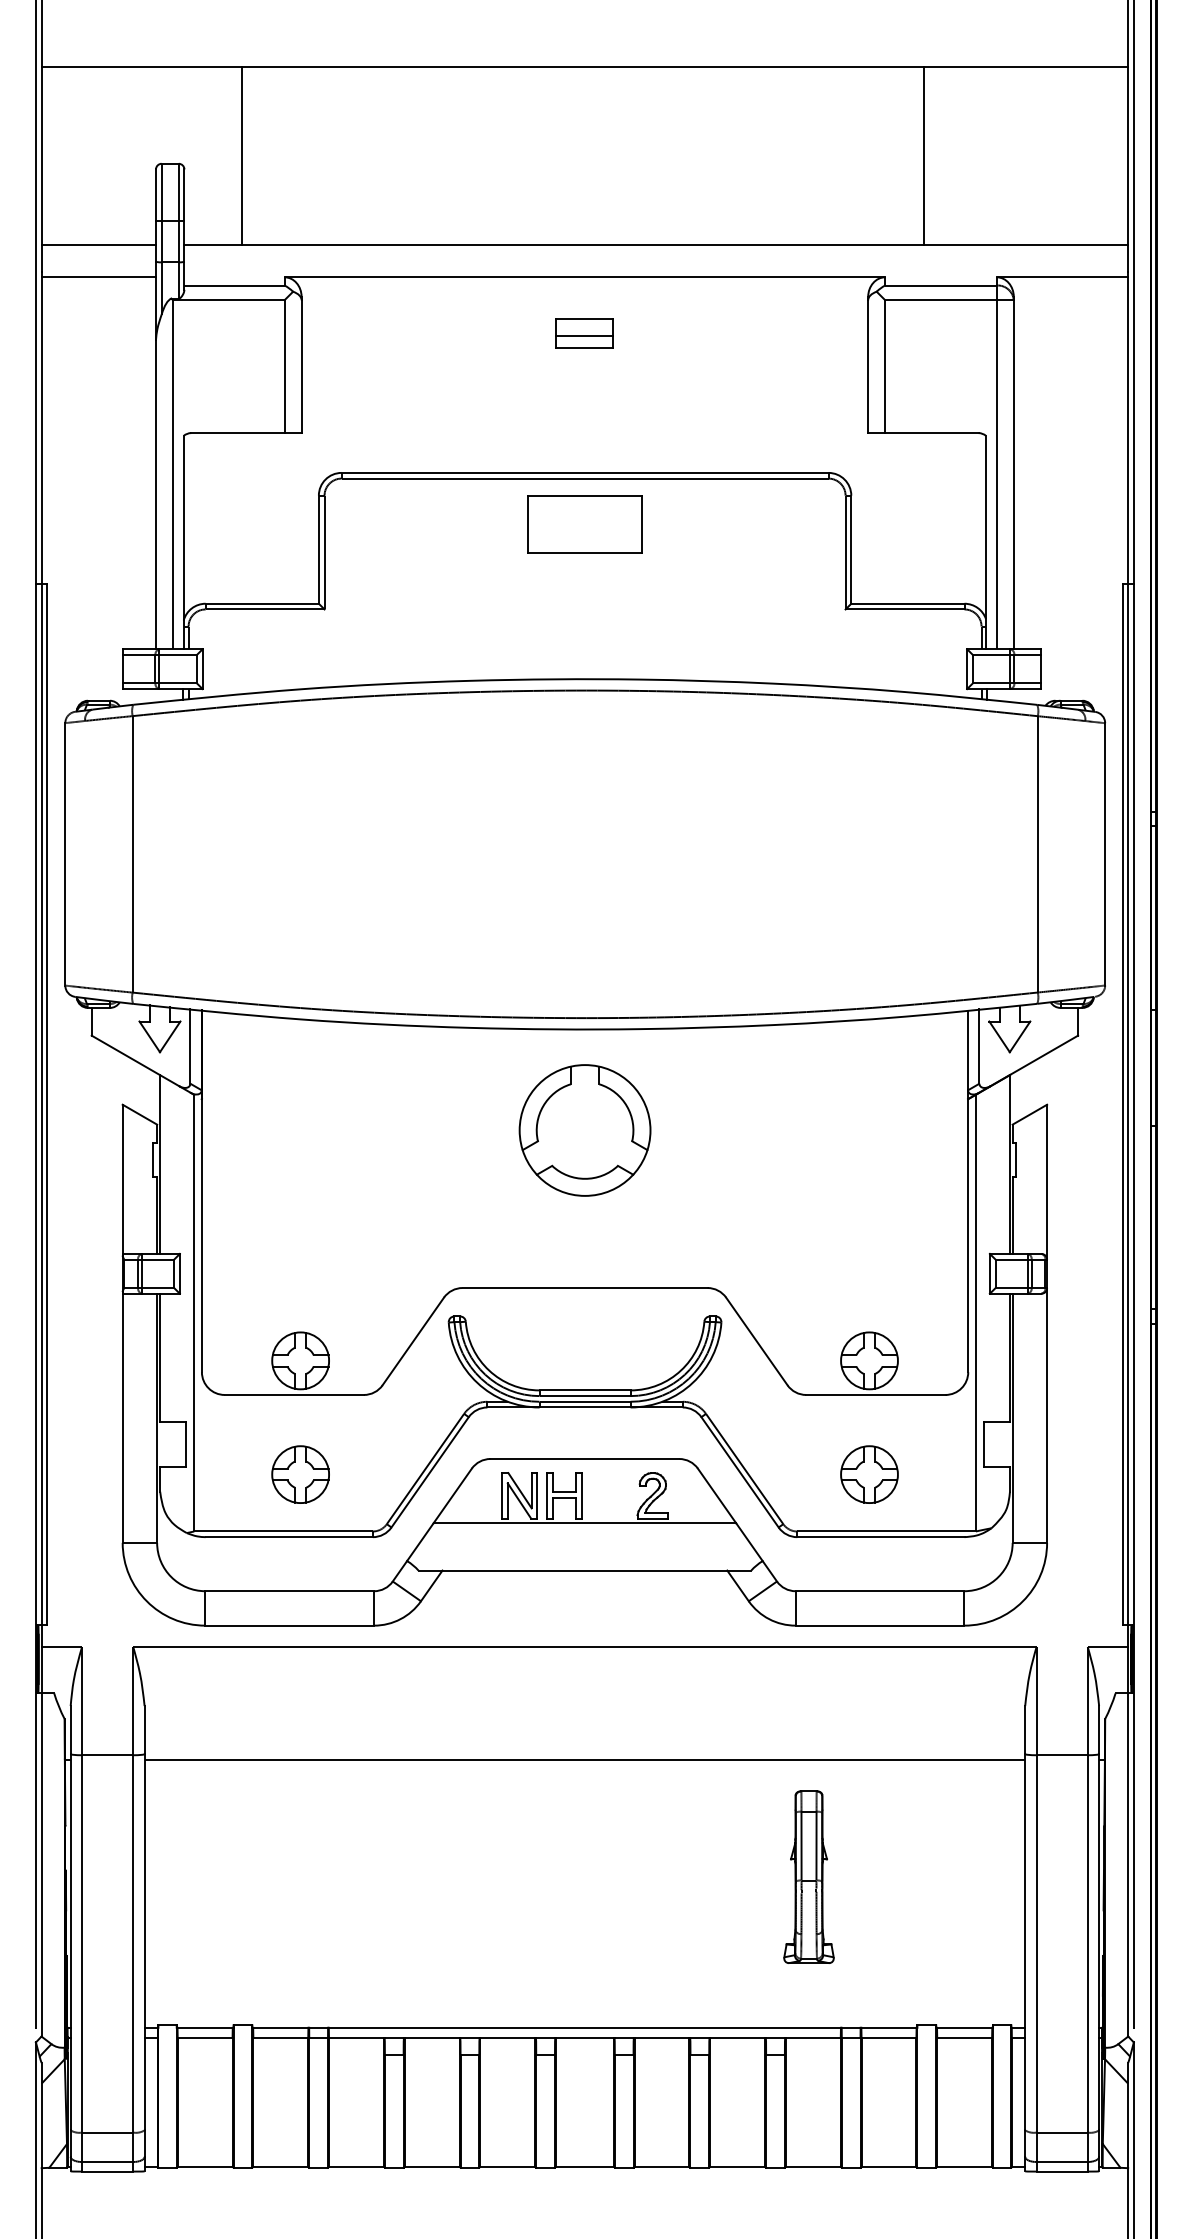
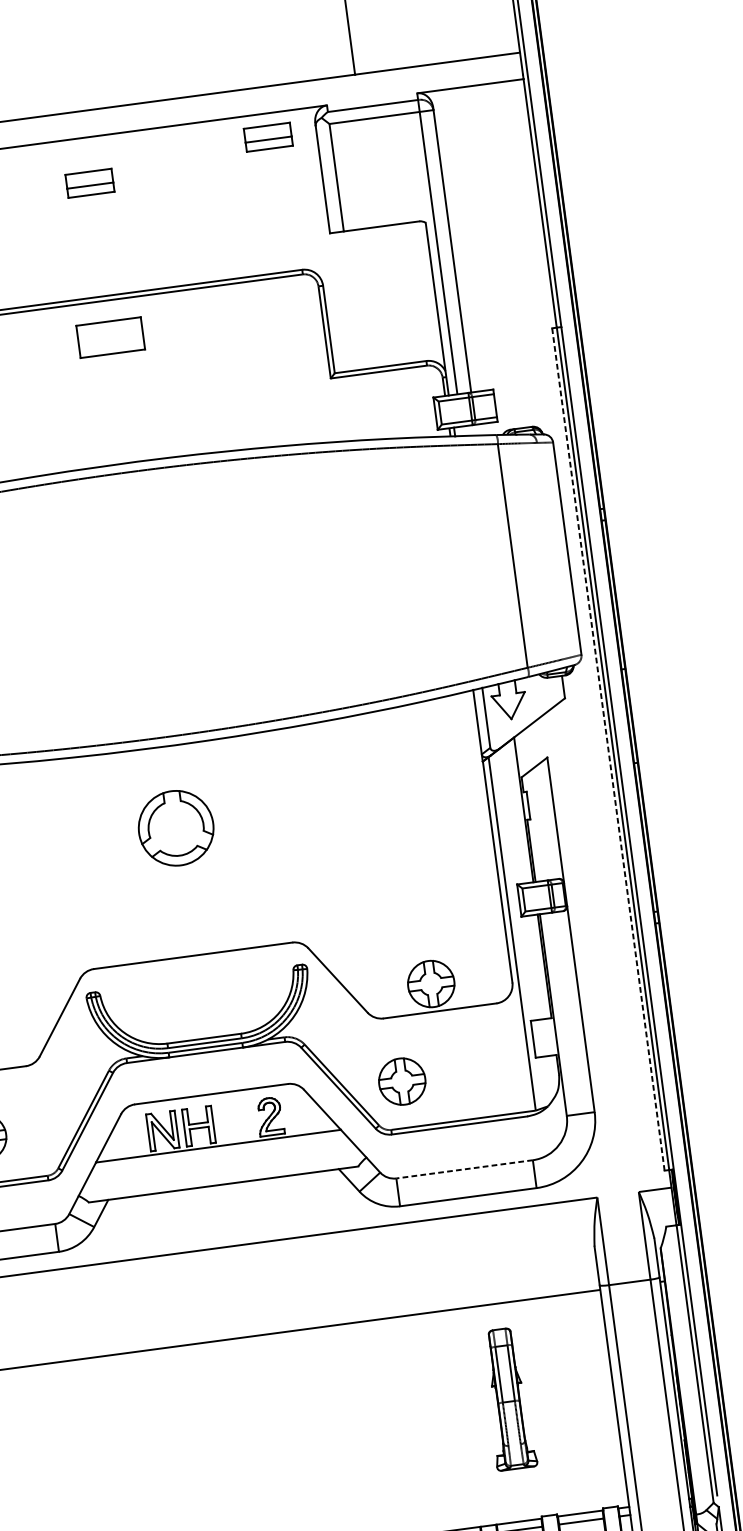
part: (808, 306) -> (268, 137), added
part: (584, 524) -> (110, 337), size x0.7
line: (1122, 1105) -> (608, 750), solid -> dashed
part: (584, 1130) -> (175, 828), size x0.7
part: (869, 1474) -> (402, 1081), moved
line: (879, 1591) -> (464, 1169), solid -> dashed
part: (808, 1876) -> (508, 1398), moved

